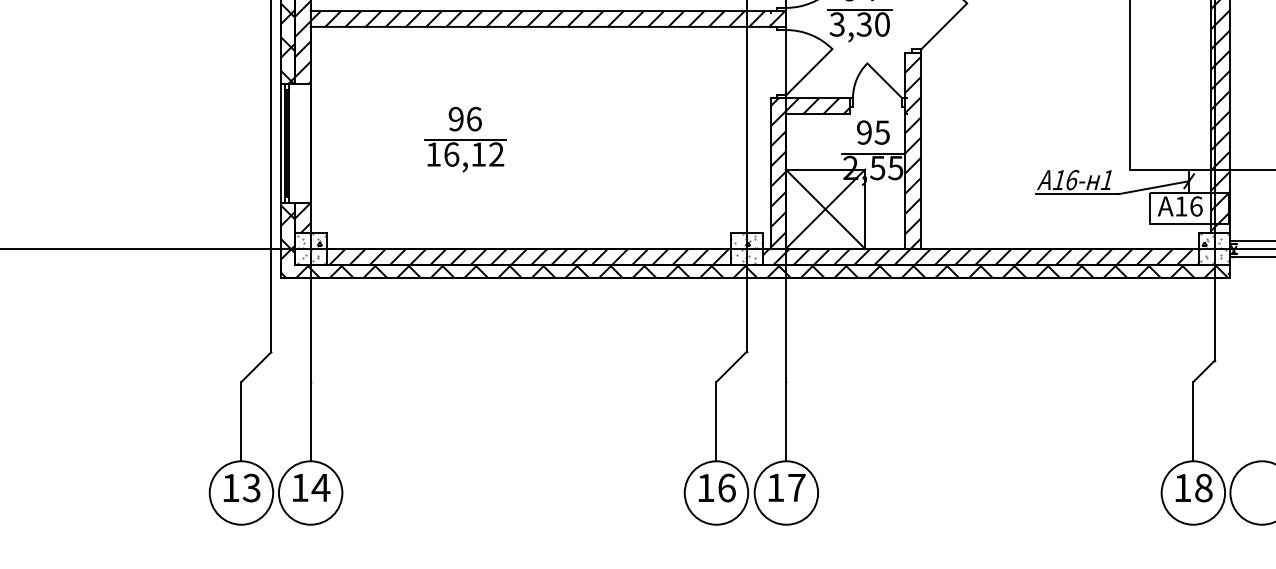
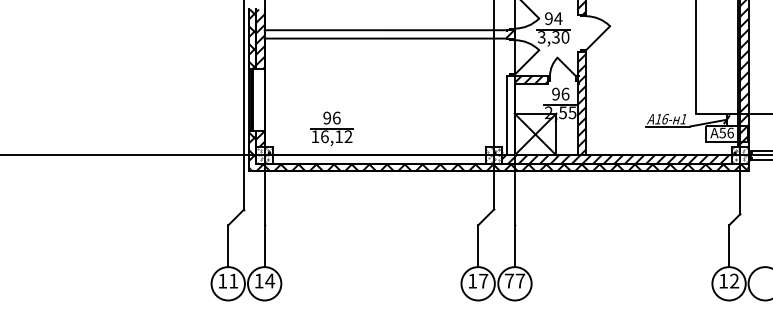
hatch: (540, 19) -> (385, 34), removed
text: (882, 131) -> (565, 93), 95 -> 96
part: (464, 138) -> (331, 128), moved
hatch: (777, 173) -> (510, 115), removed
text: (1180, 205) -> (722, 132), 16 -> 56
hatch: (528, 256) -> (379, 159), removed
text: (251, 486) -> (233, 280), 13 -> 11
text: (726, 486) -> (483, 280), 16 -> 17
text: (776, 486) -> (509, 280), 17 -> 77
text: (1203, 486) -> (734, 280), 18 -> 12

